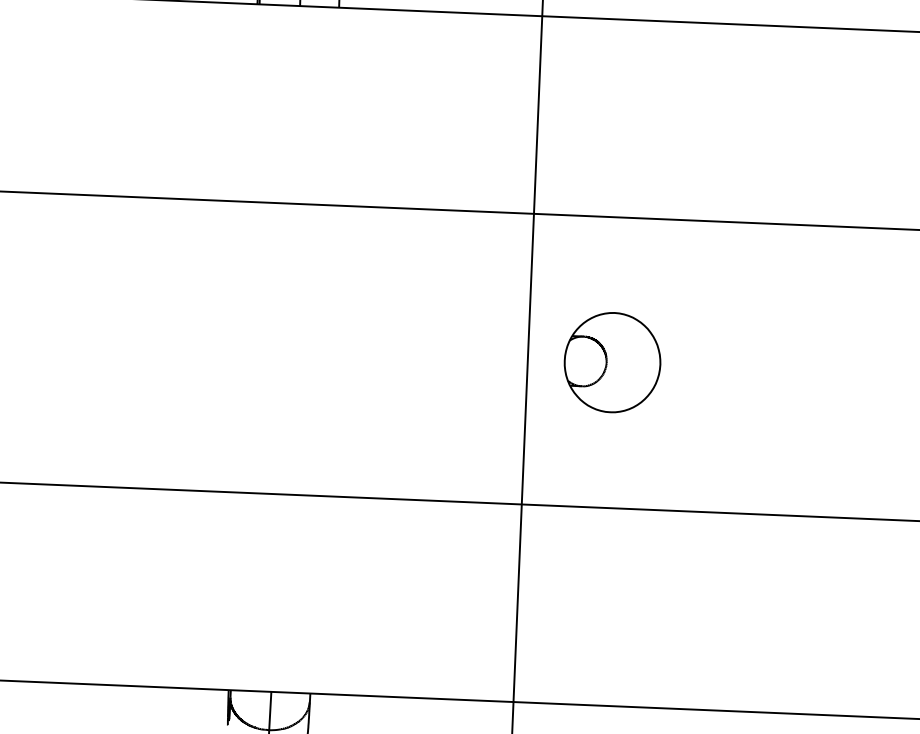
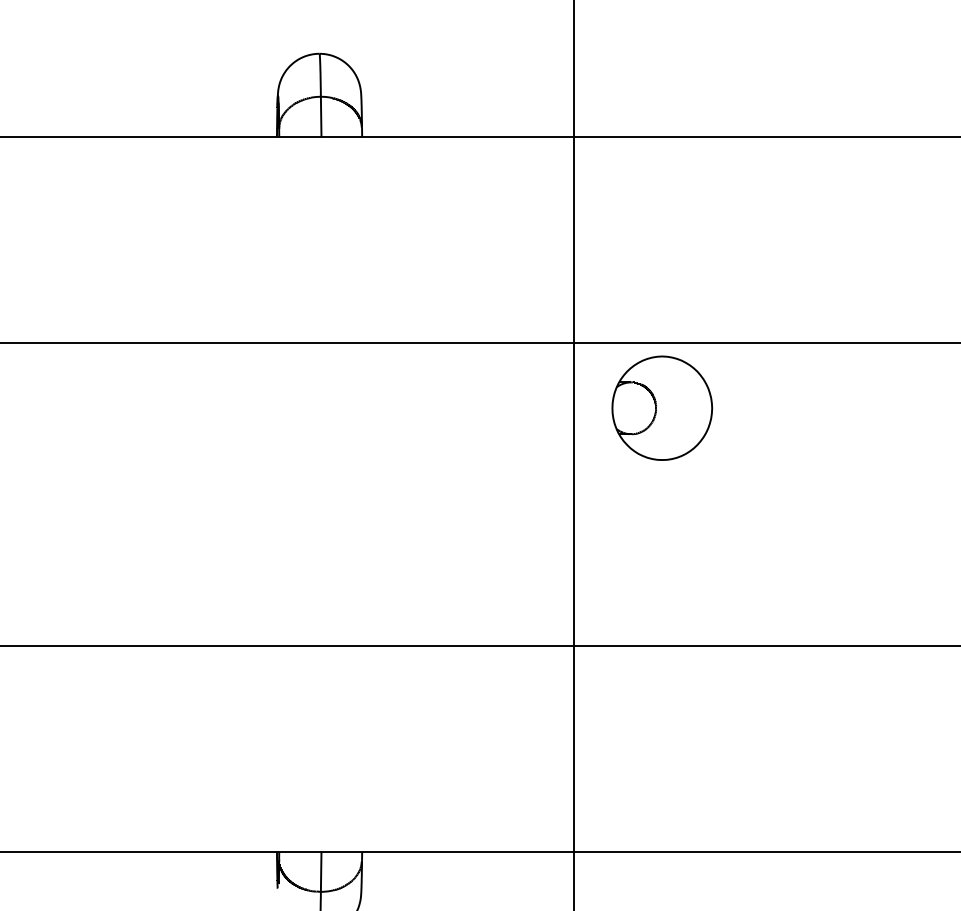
part: (612, 361) -> (662, 407), moved

